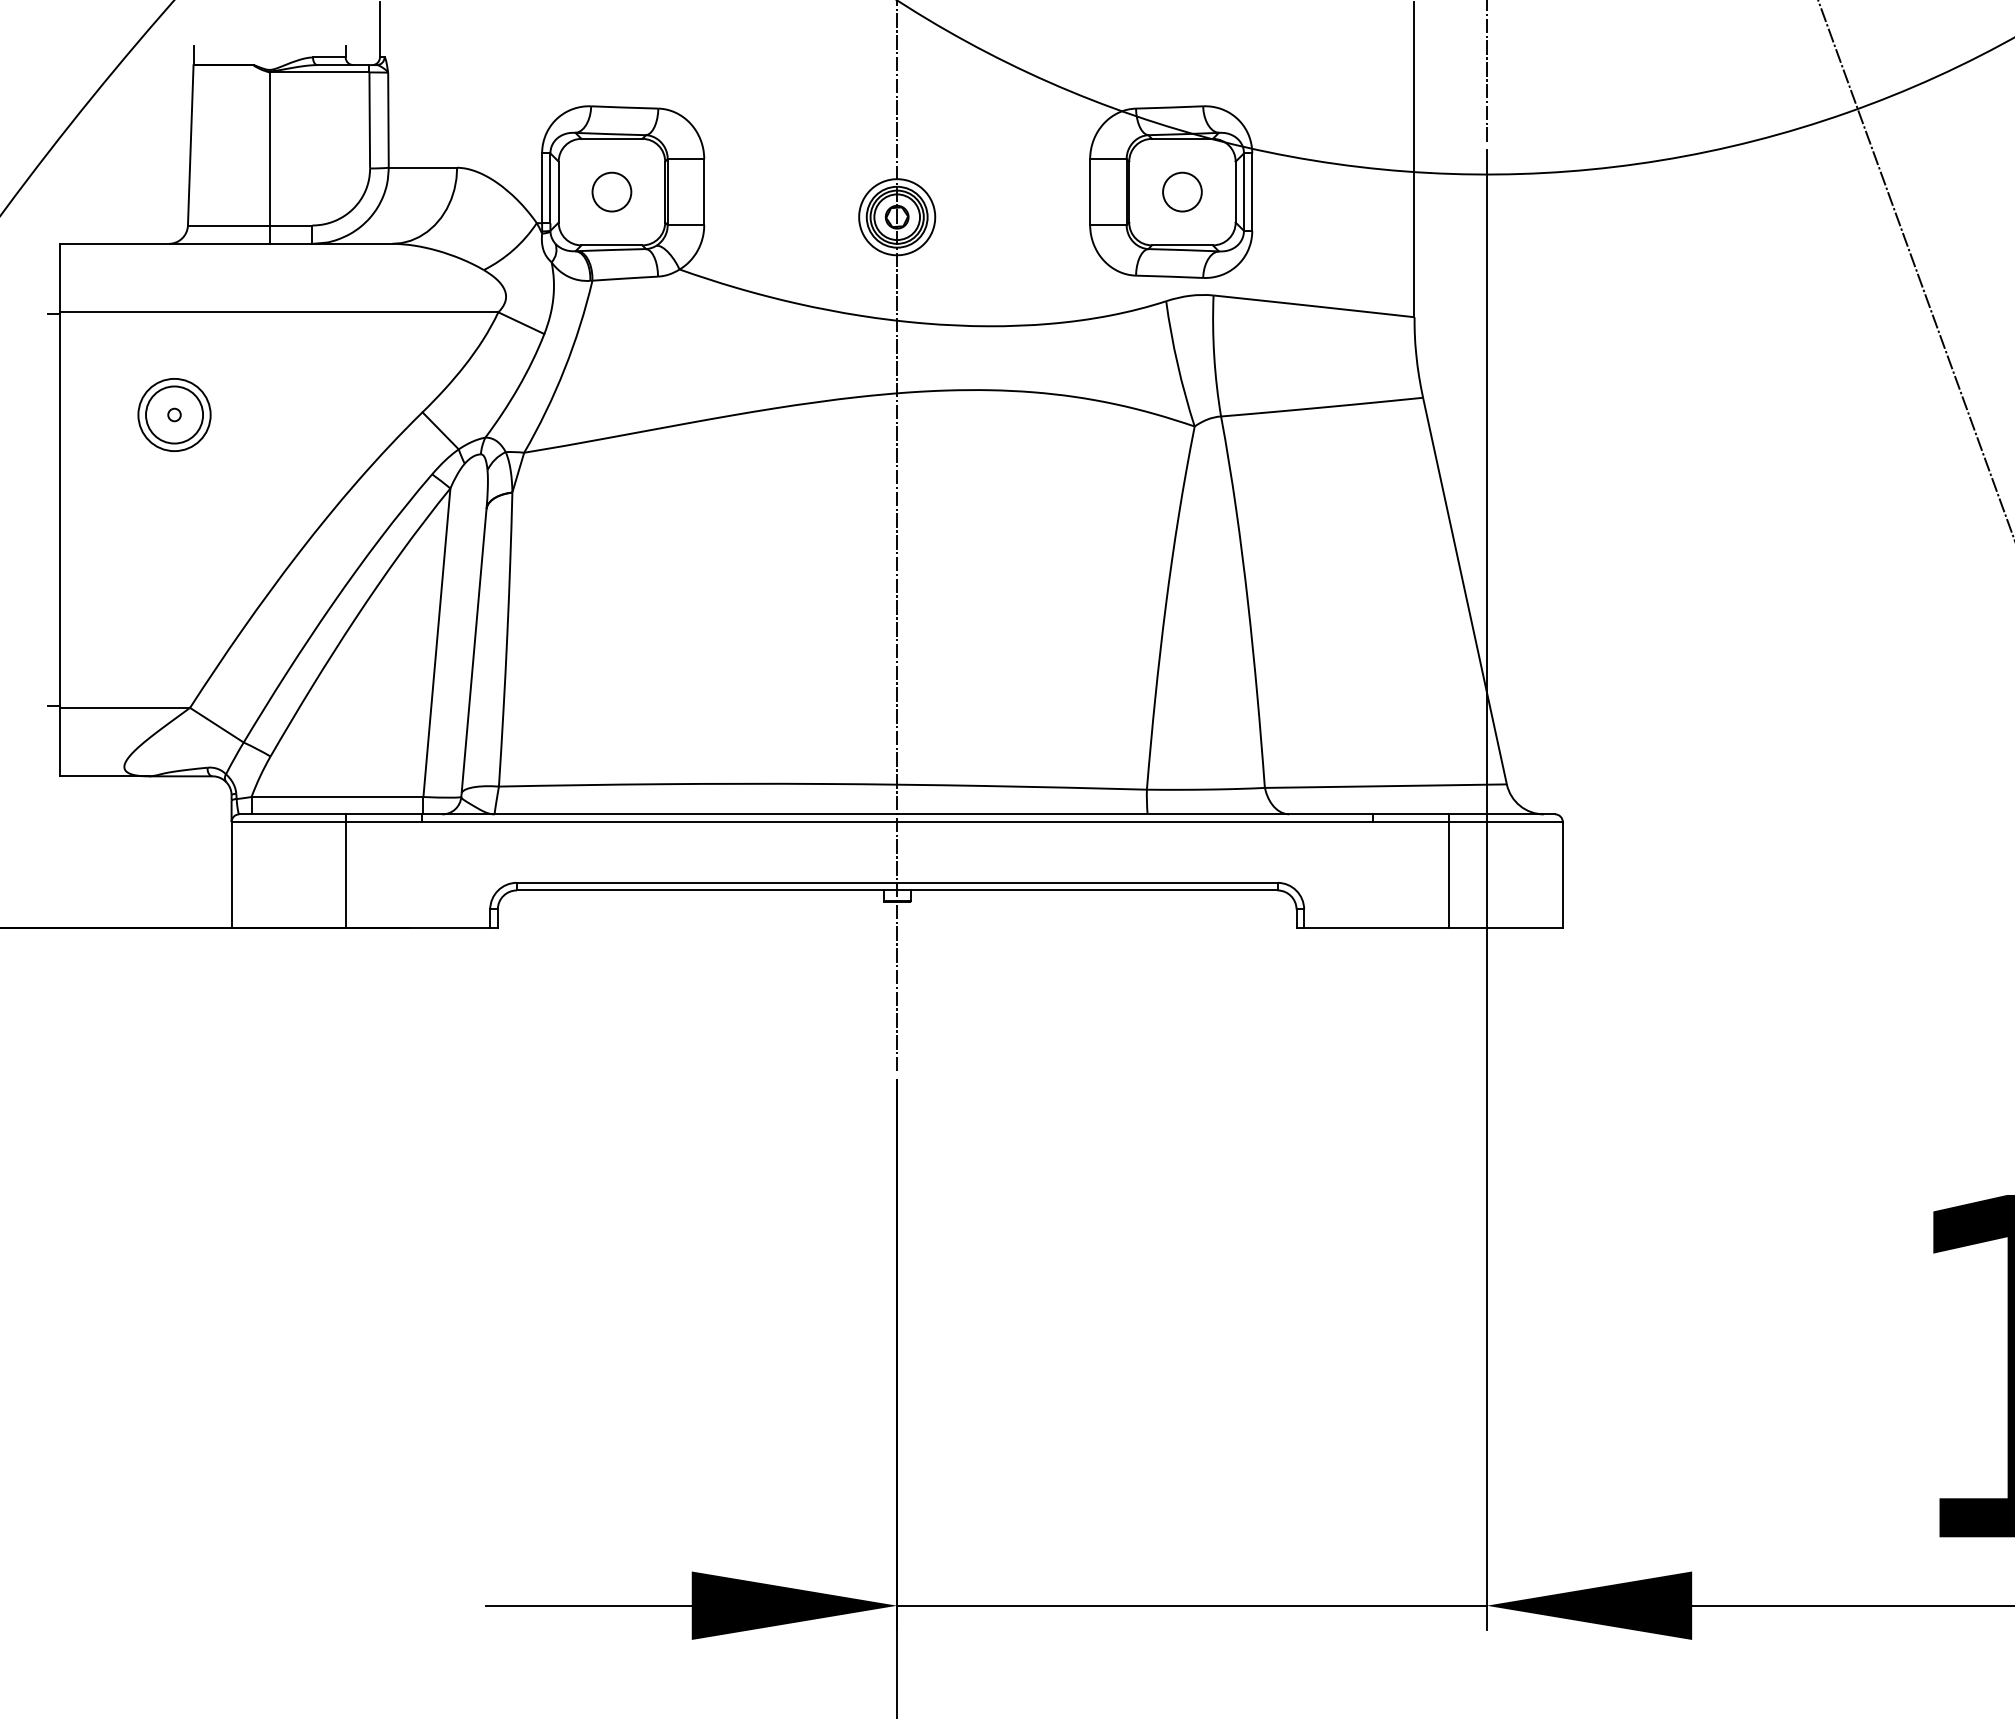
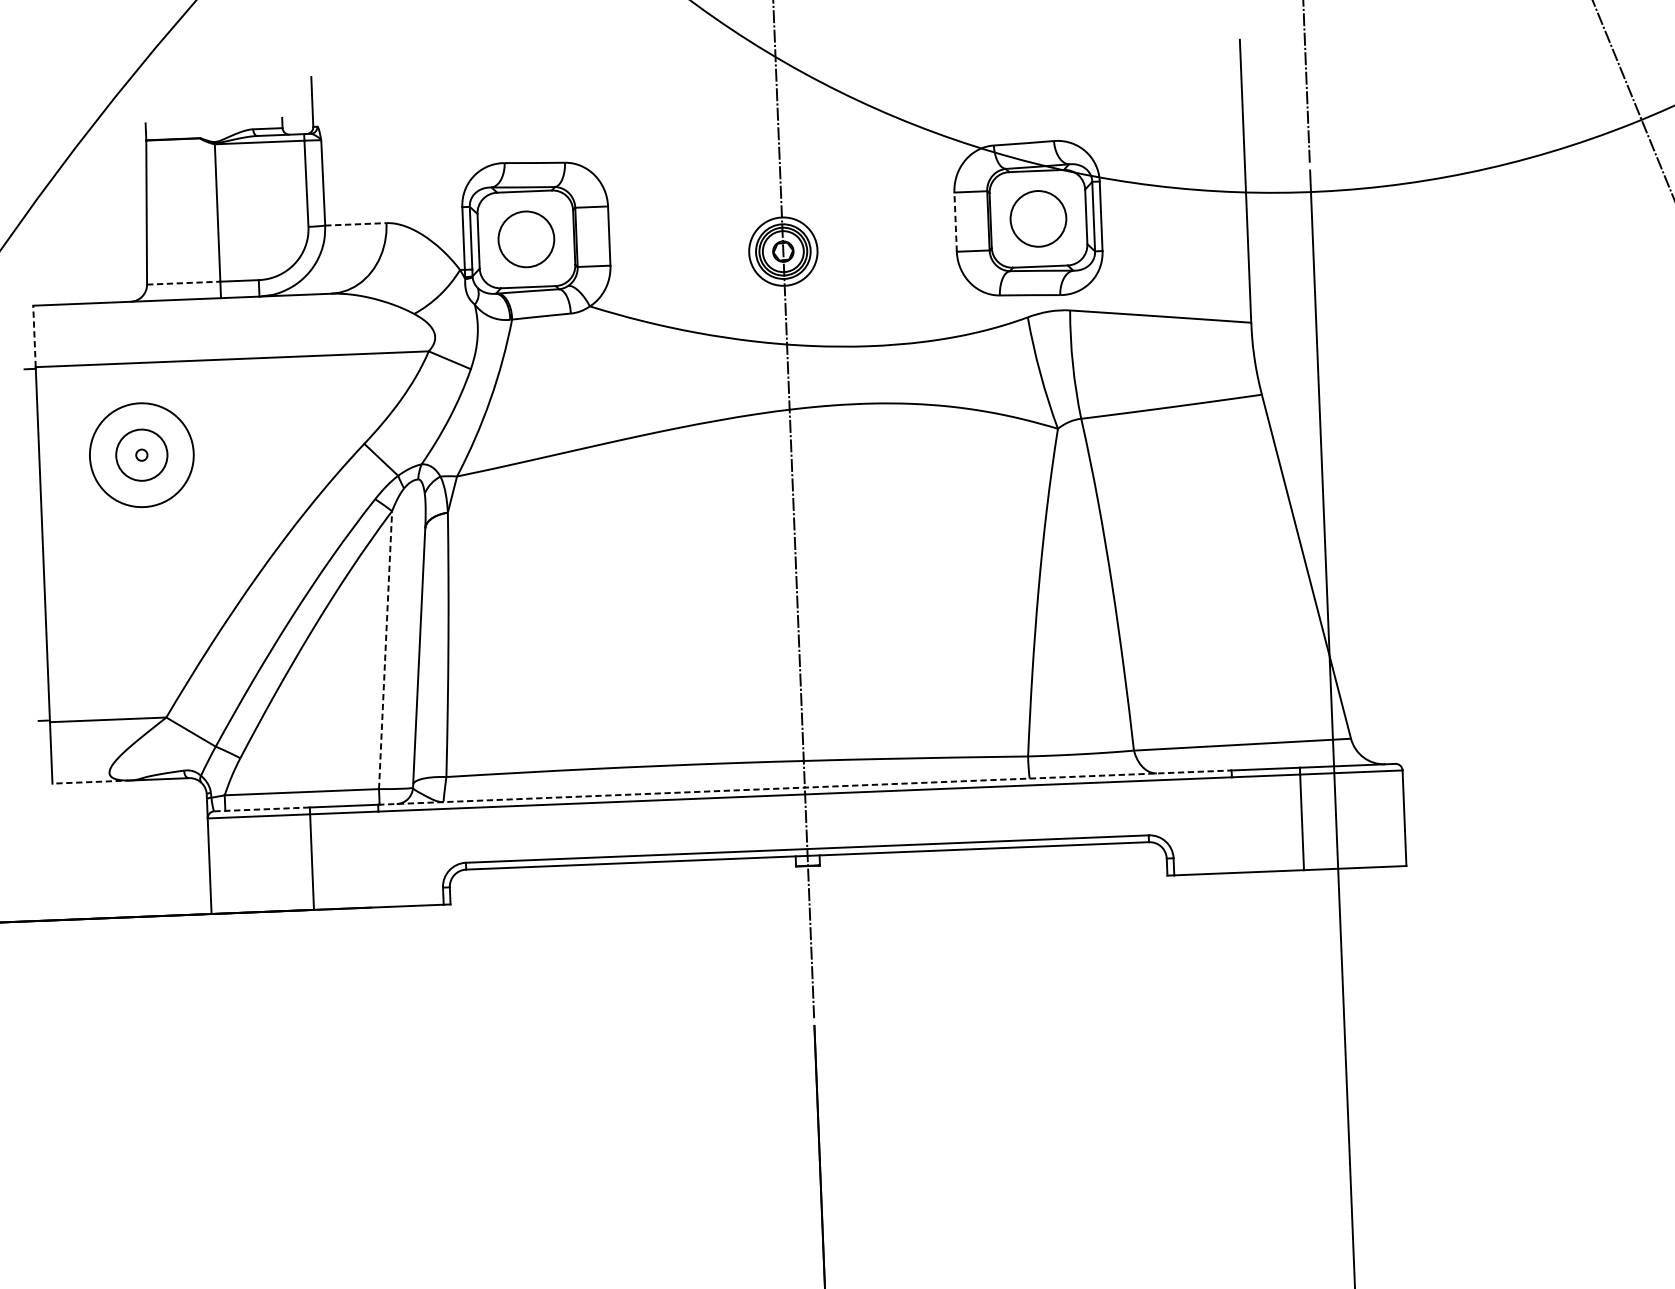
line: (423, 167) -> (356, 224), solid -> dashed
circle: (611, 191) -> (525, 238), size x1.6
circle: (1182, 191) -> (1038, 218), size x1.6
line: (1090, 192) -> (955, 222), solid -> dashed
line: (228, 225) -> (183, 283), solid -> dashed
line: (60, 277) -> (34, 335), solid -> dashed
circle: (174, 414) -> (141, 454), size x1.6
line: (436, 642) -> (385, 649), solid -> dashed
line: (104, 776) -> (92, 782), solid -> dashed
line: (292, 814) -> (262, 809), solid -> dashed
line: (897, 814) -> (805, 787), solid -> dashed

